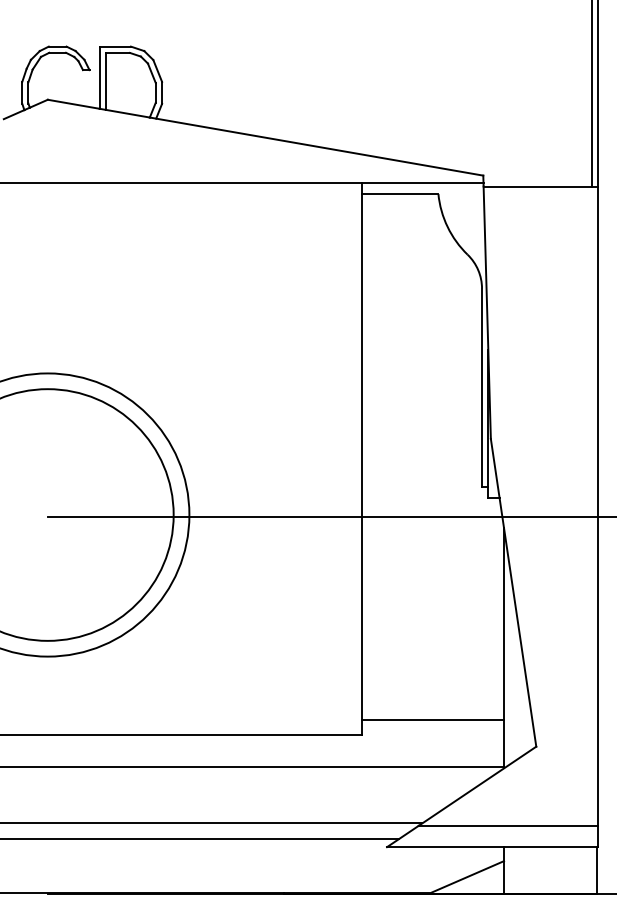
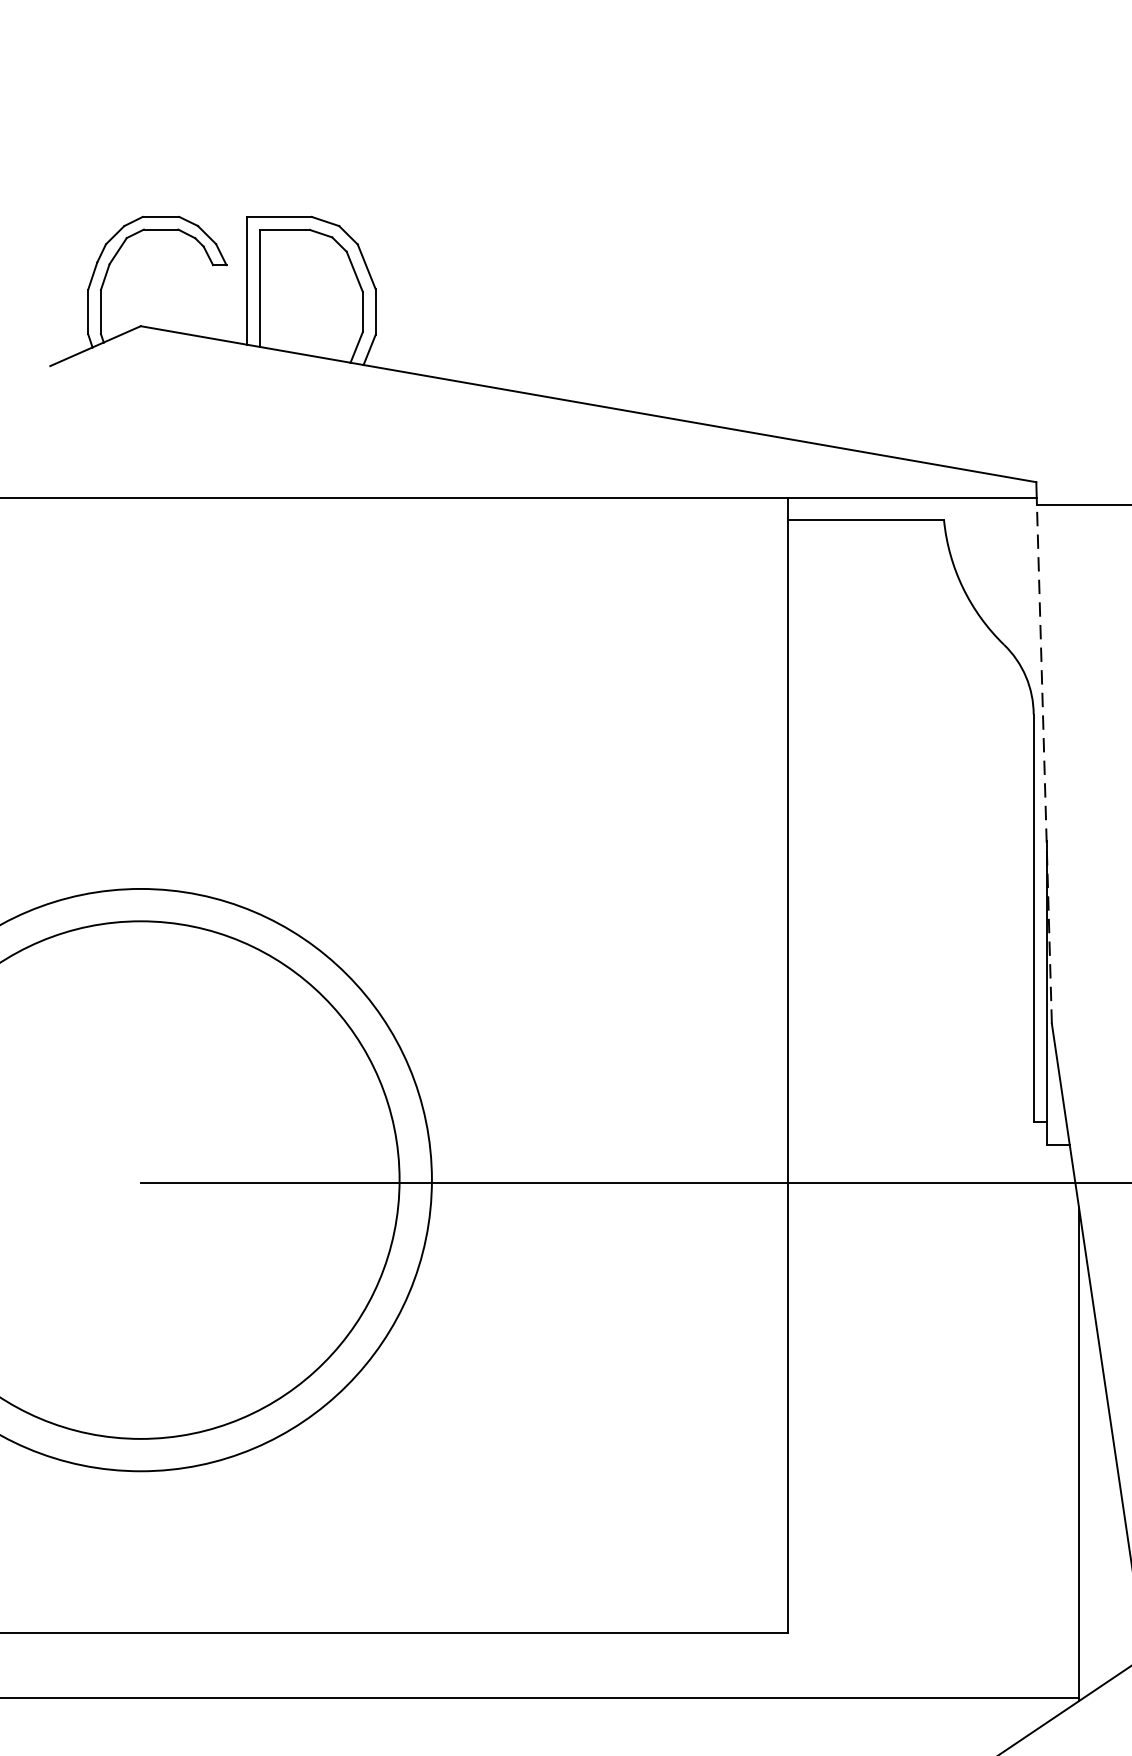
line: (487, 312) -> (1044, 763), solid -> dashed
line: (433, 719) -> (933, 1600), removed

